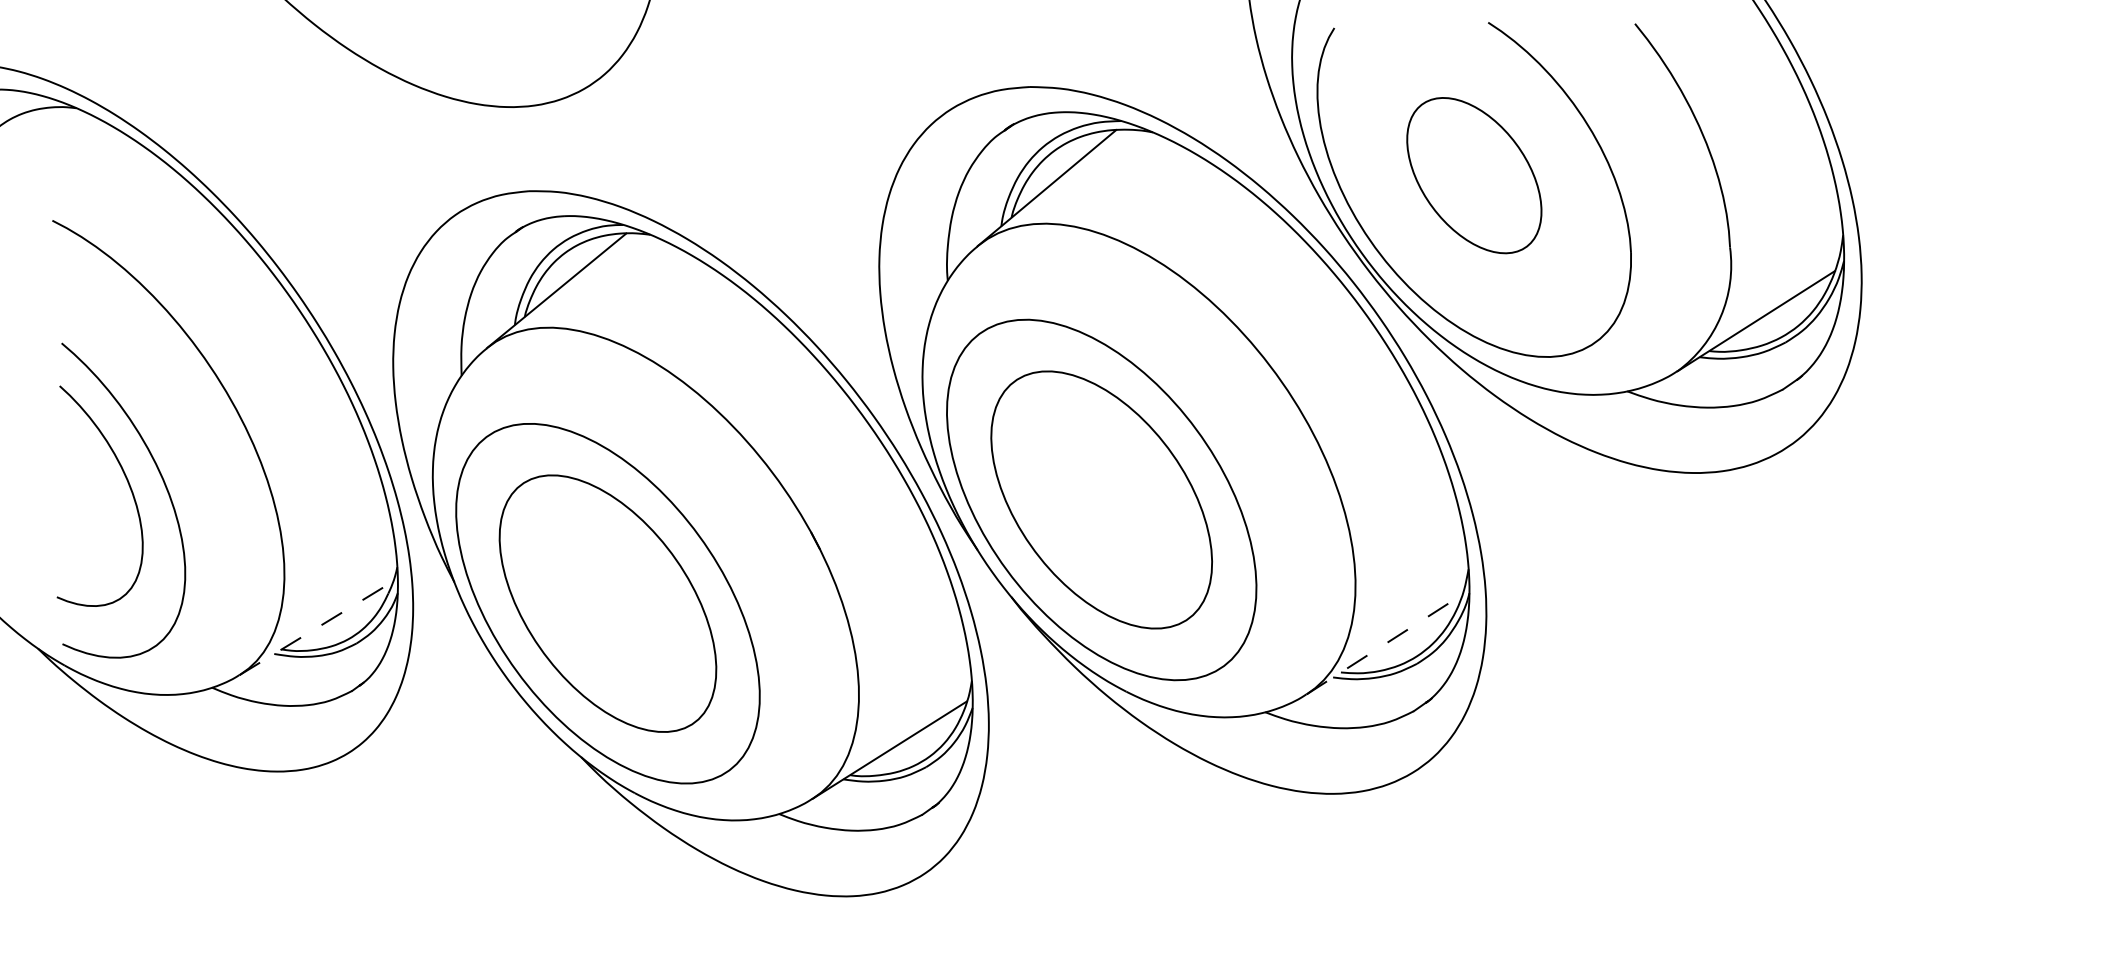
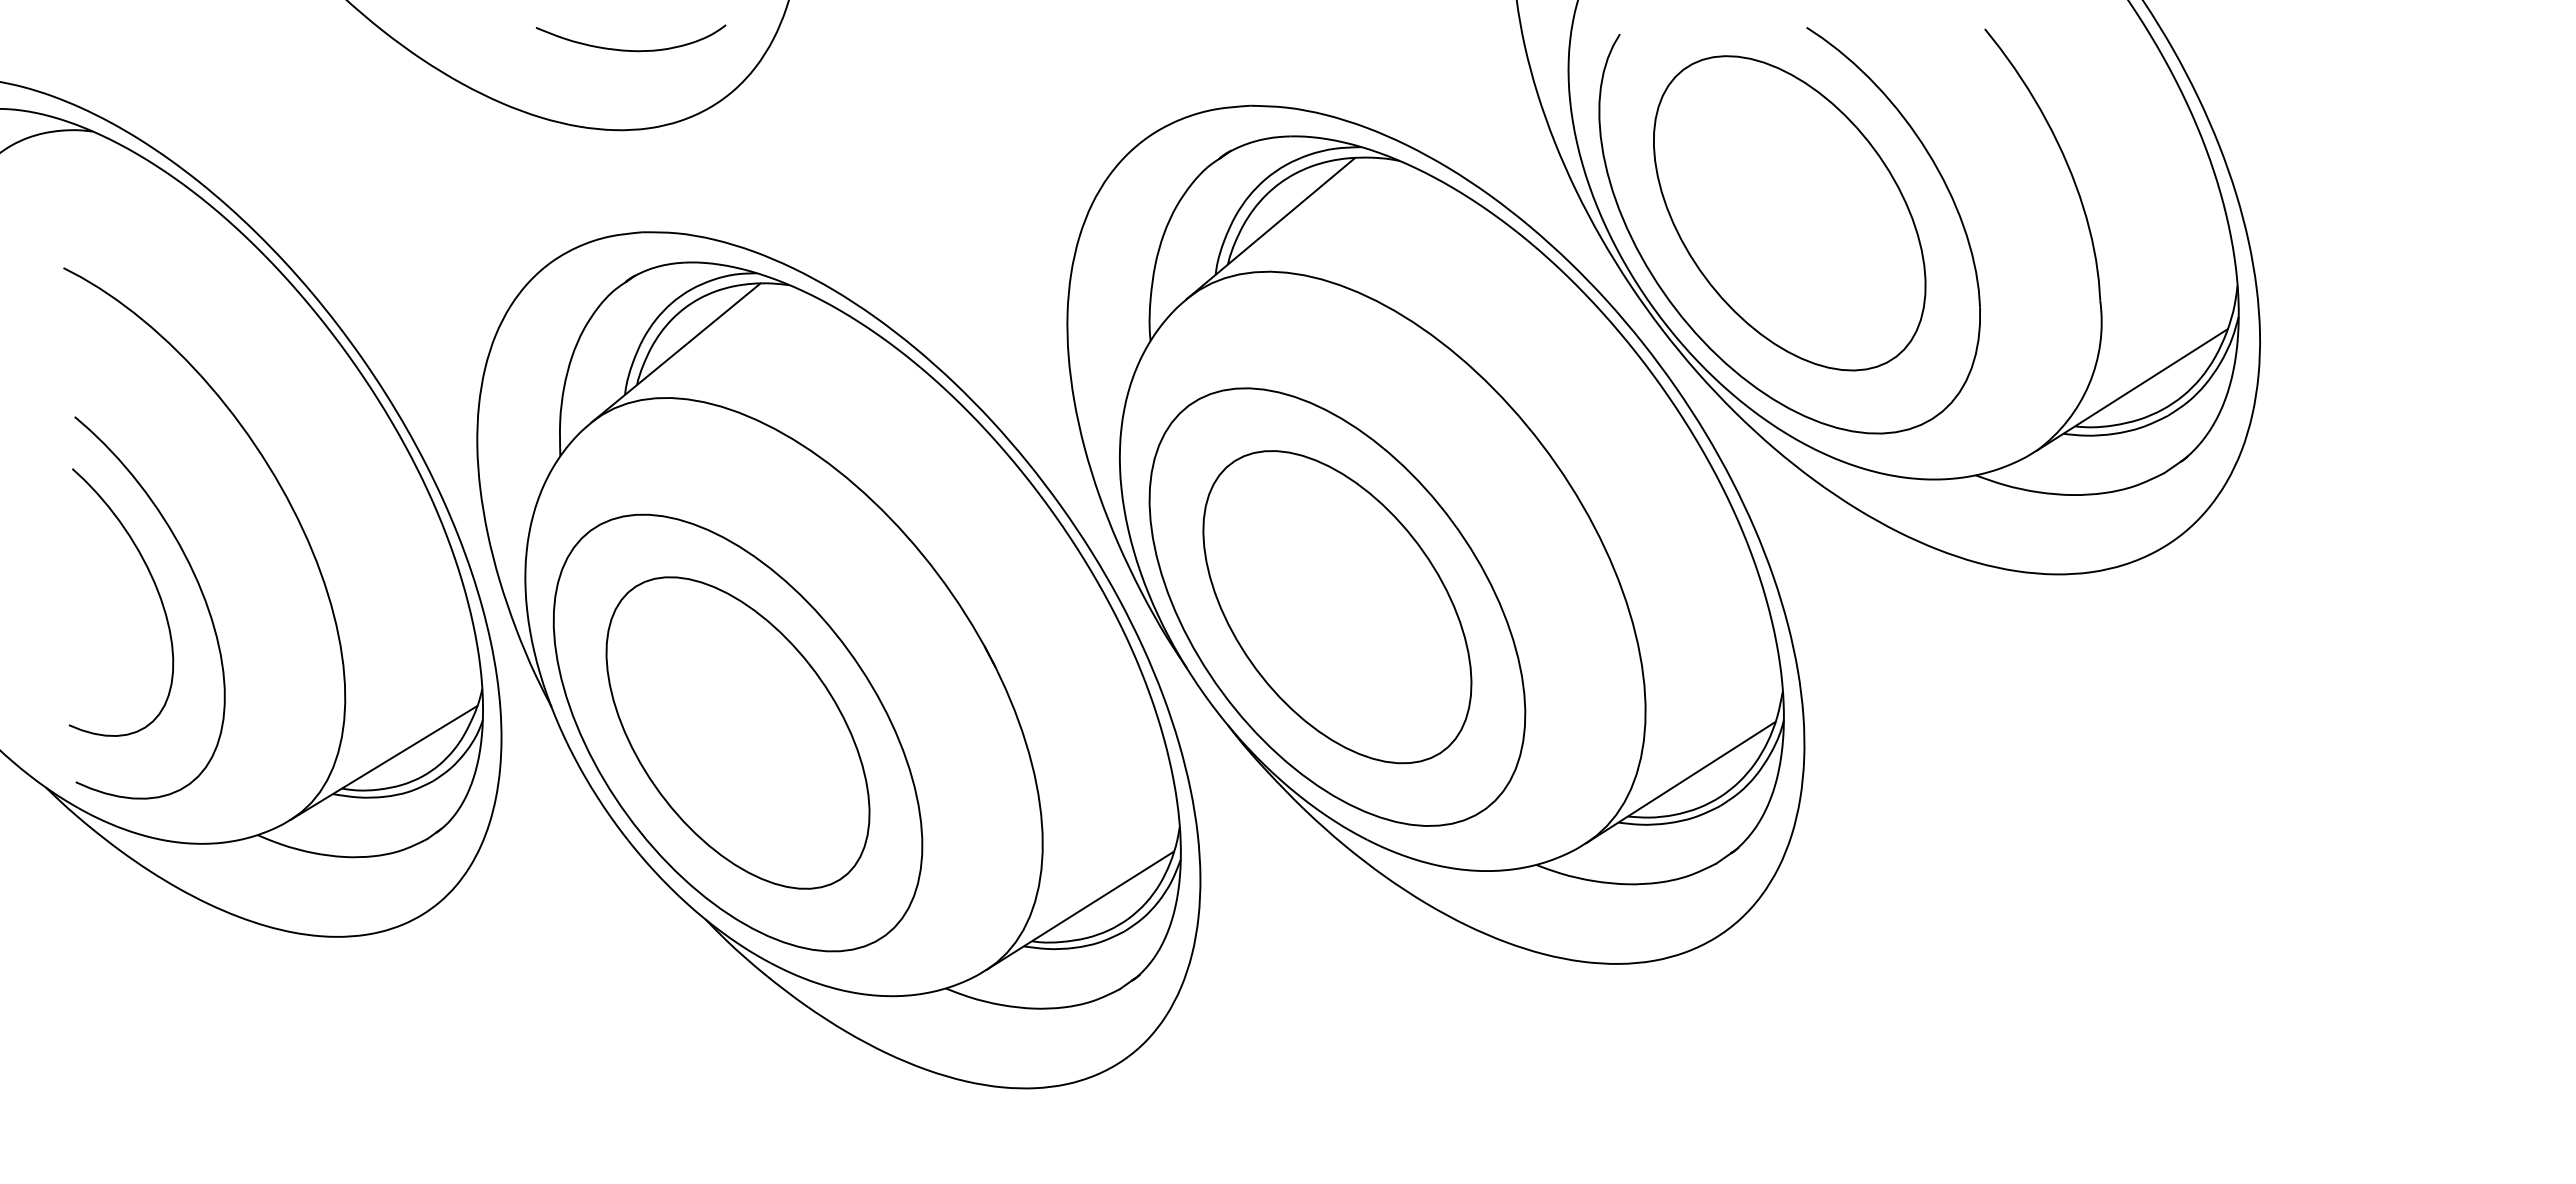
curve: (516, 40) -> (627, 49), added
part: (1474, 175) -> (1789, 213), size x1.67
line: (316, 627) -> (384, 762), dashed -> solid
line: (1385, 644) -> (1681, 782), dashed -> solid

